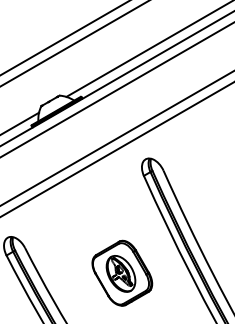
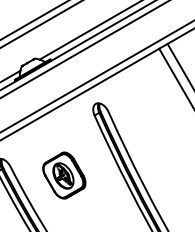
part: (122, 273) -> (64, 175), moved

